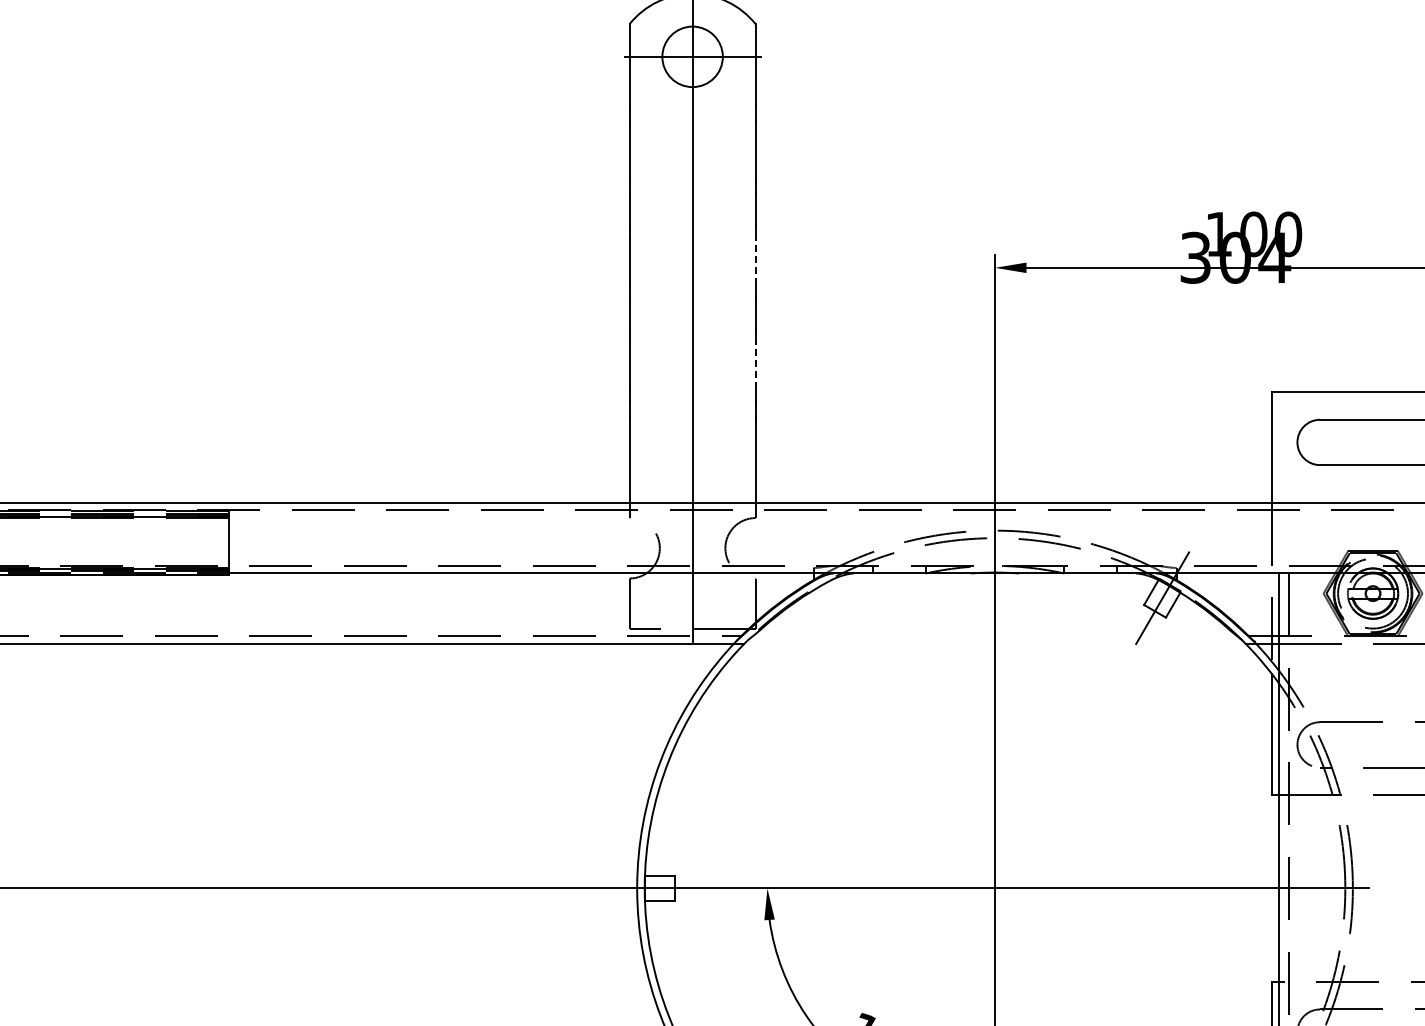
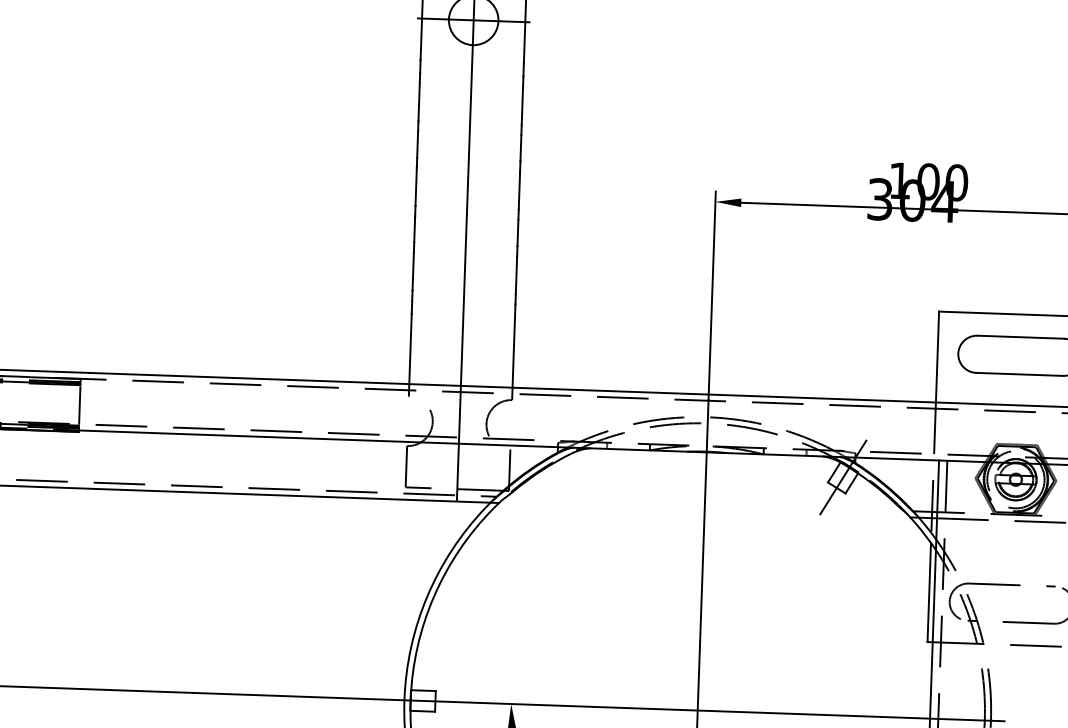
line: (755, 261) -> (519, 189), dashed -> solid
line: (755, 365) -> (516, 275), dashed -> solid

